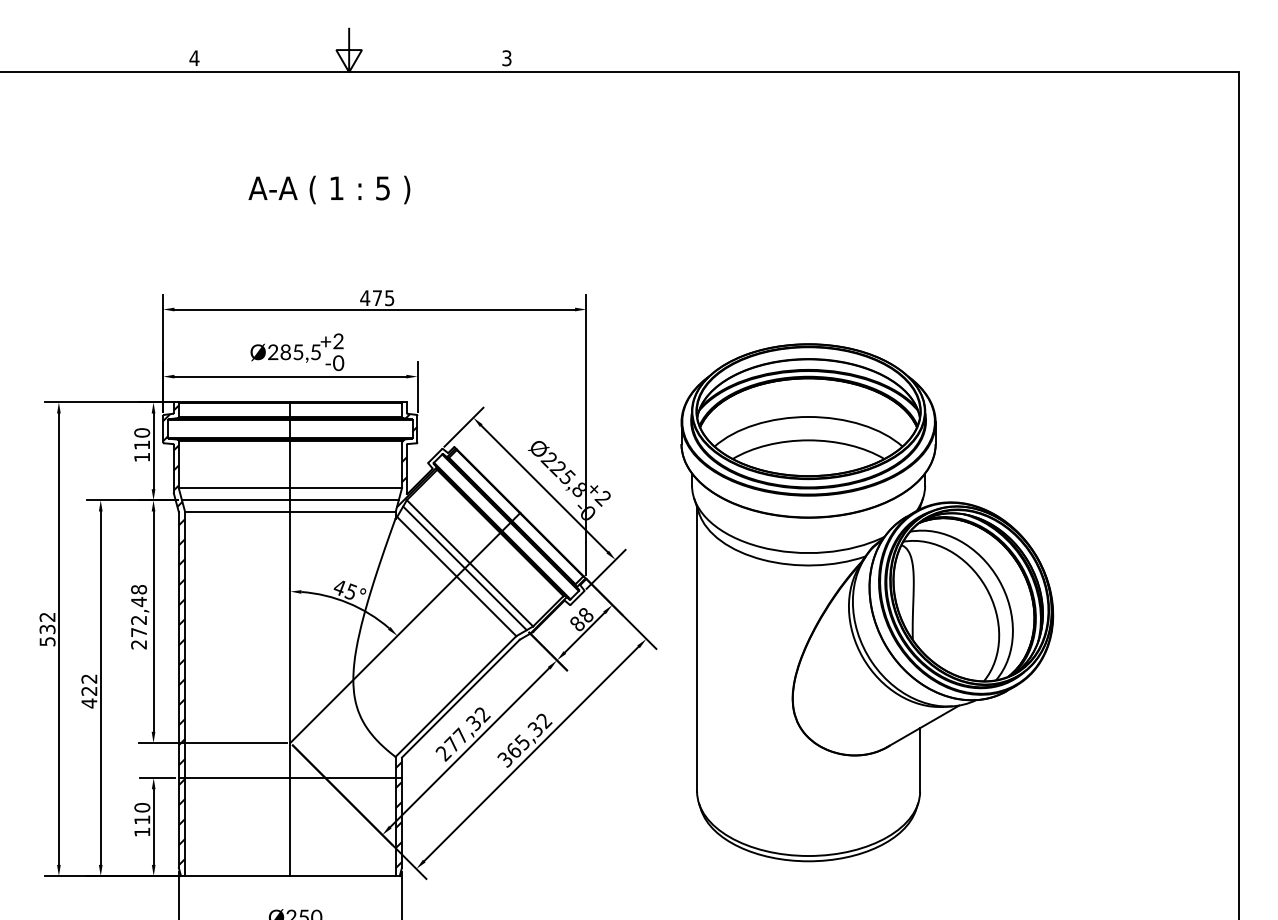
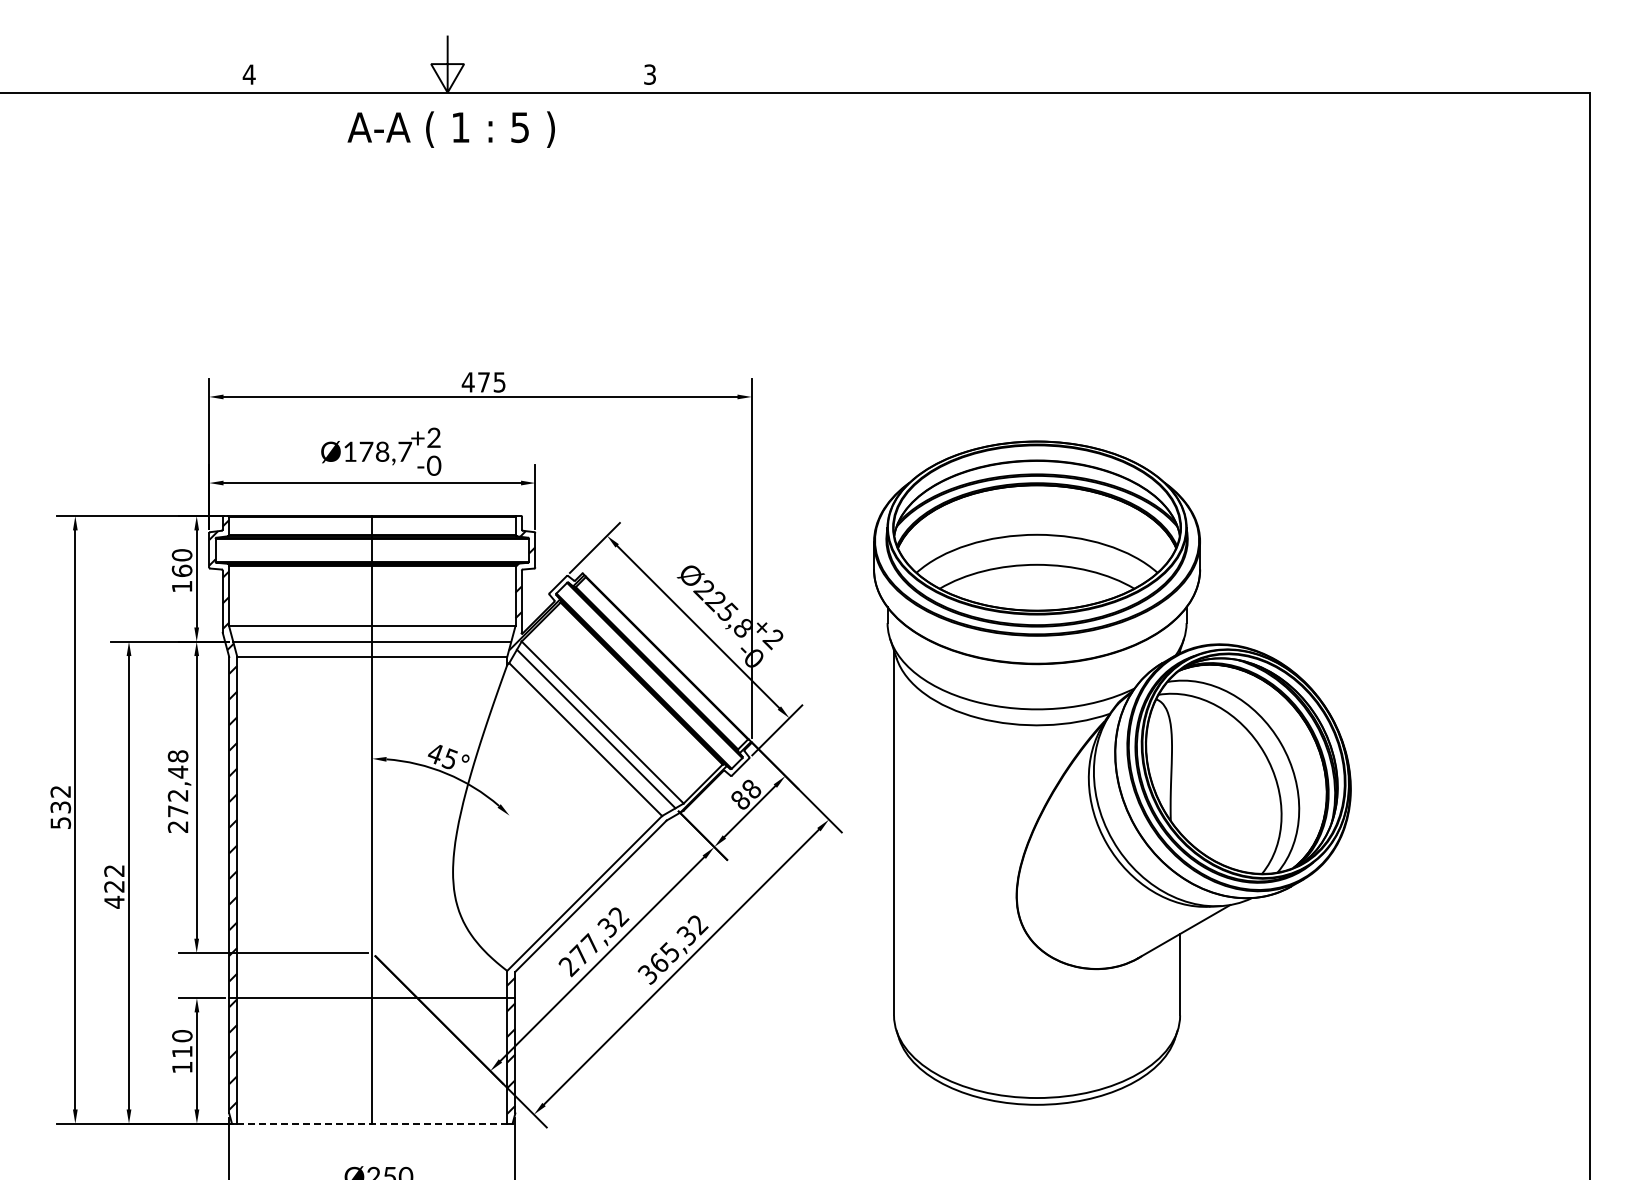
text: (328, 189) -> (450, 129), moved
text: (294, 352) -> (377, 451), Ø285,5 -> Ø178,7
text: (141, 444) -> (181, 570), 110 -> 160
line: (405, 627) -> (519, 804), removed
line: (290, 875) -> (372, 1123), solid -> dashed

